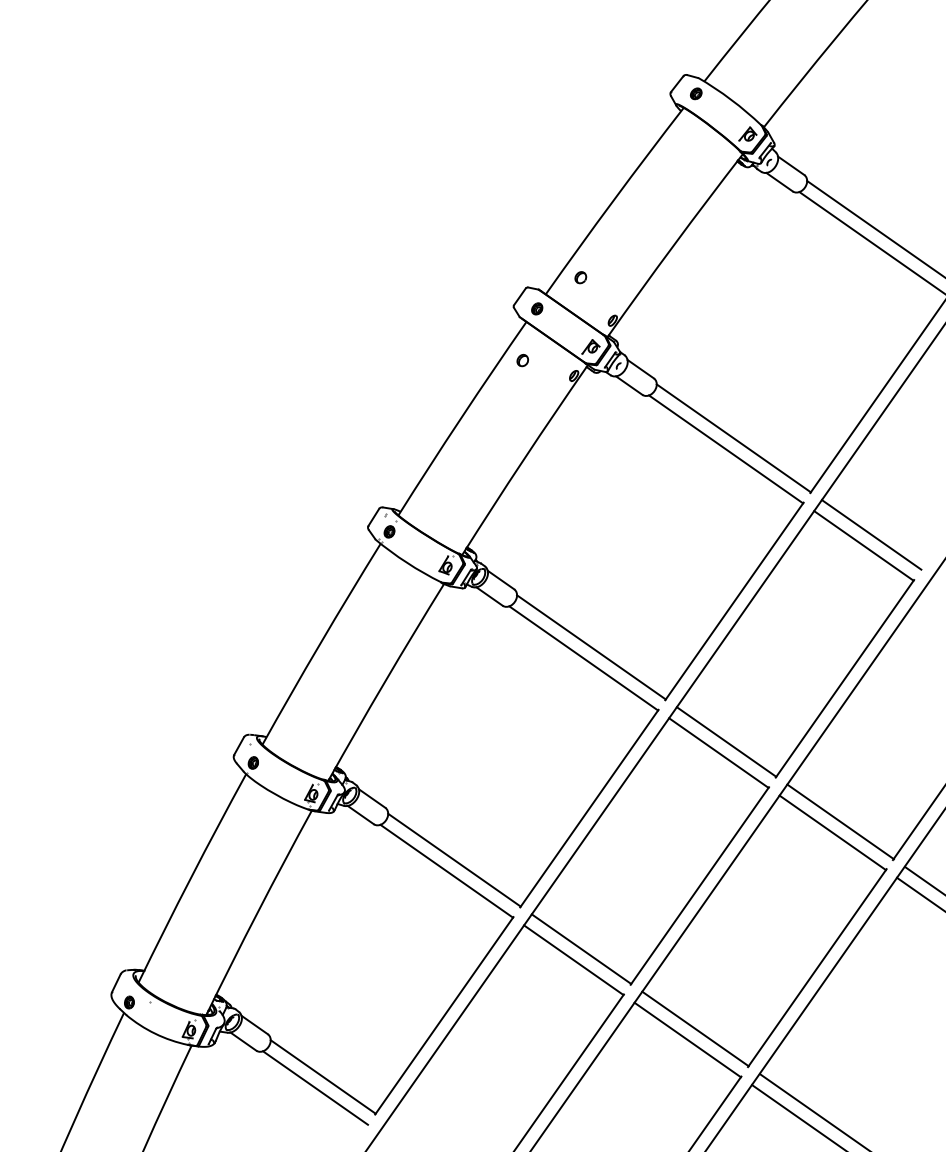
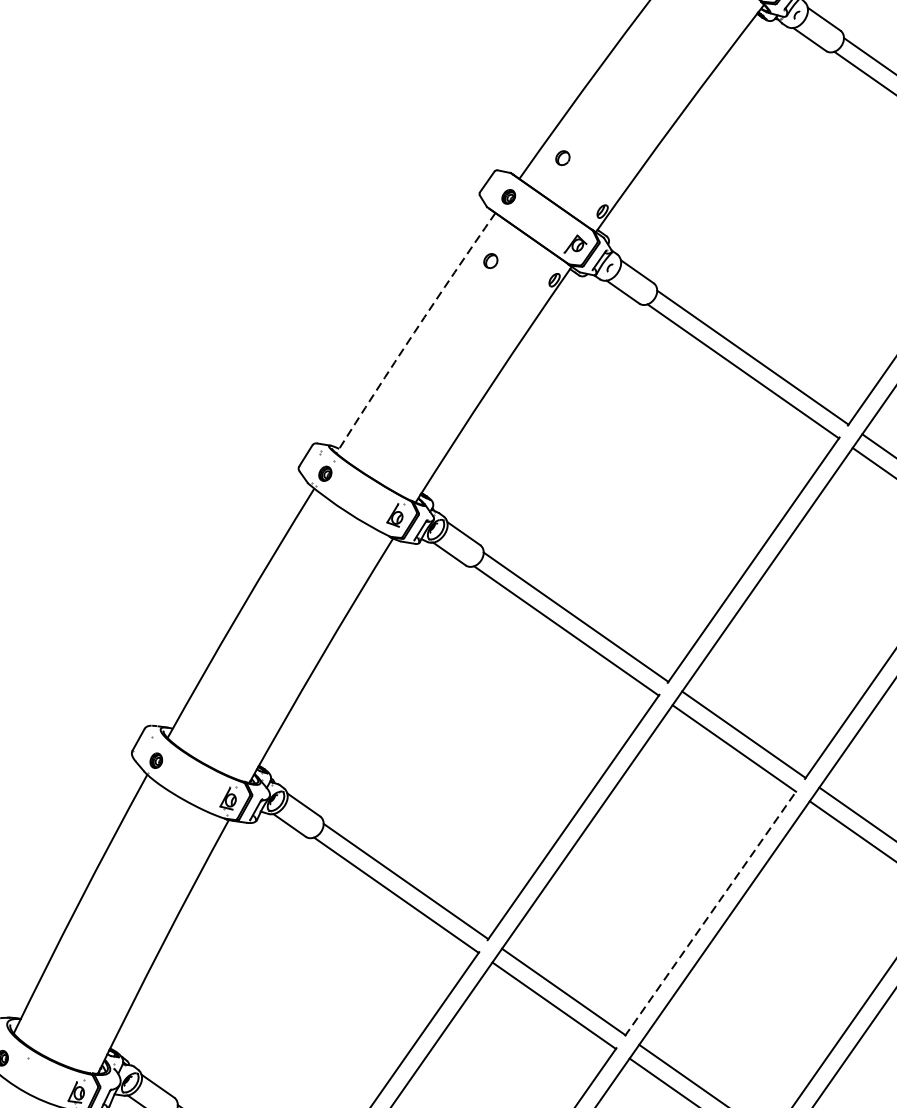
arc: (461, 417) -> (414, 331), solid -> dashed
line: (699, 886) -> (710, 914), solid -> dashed

